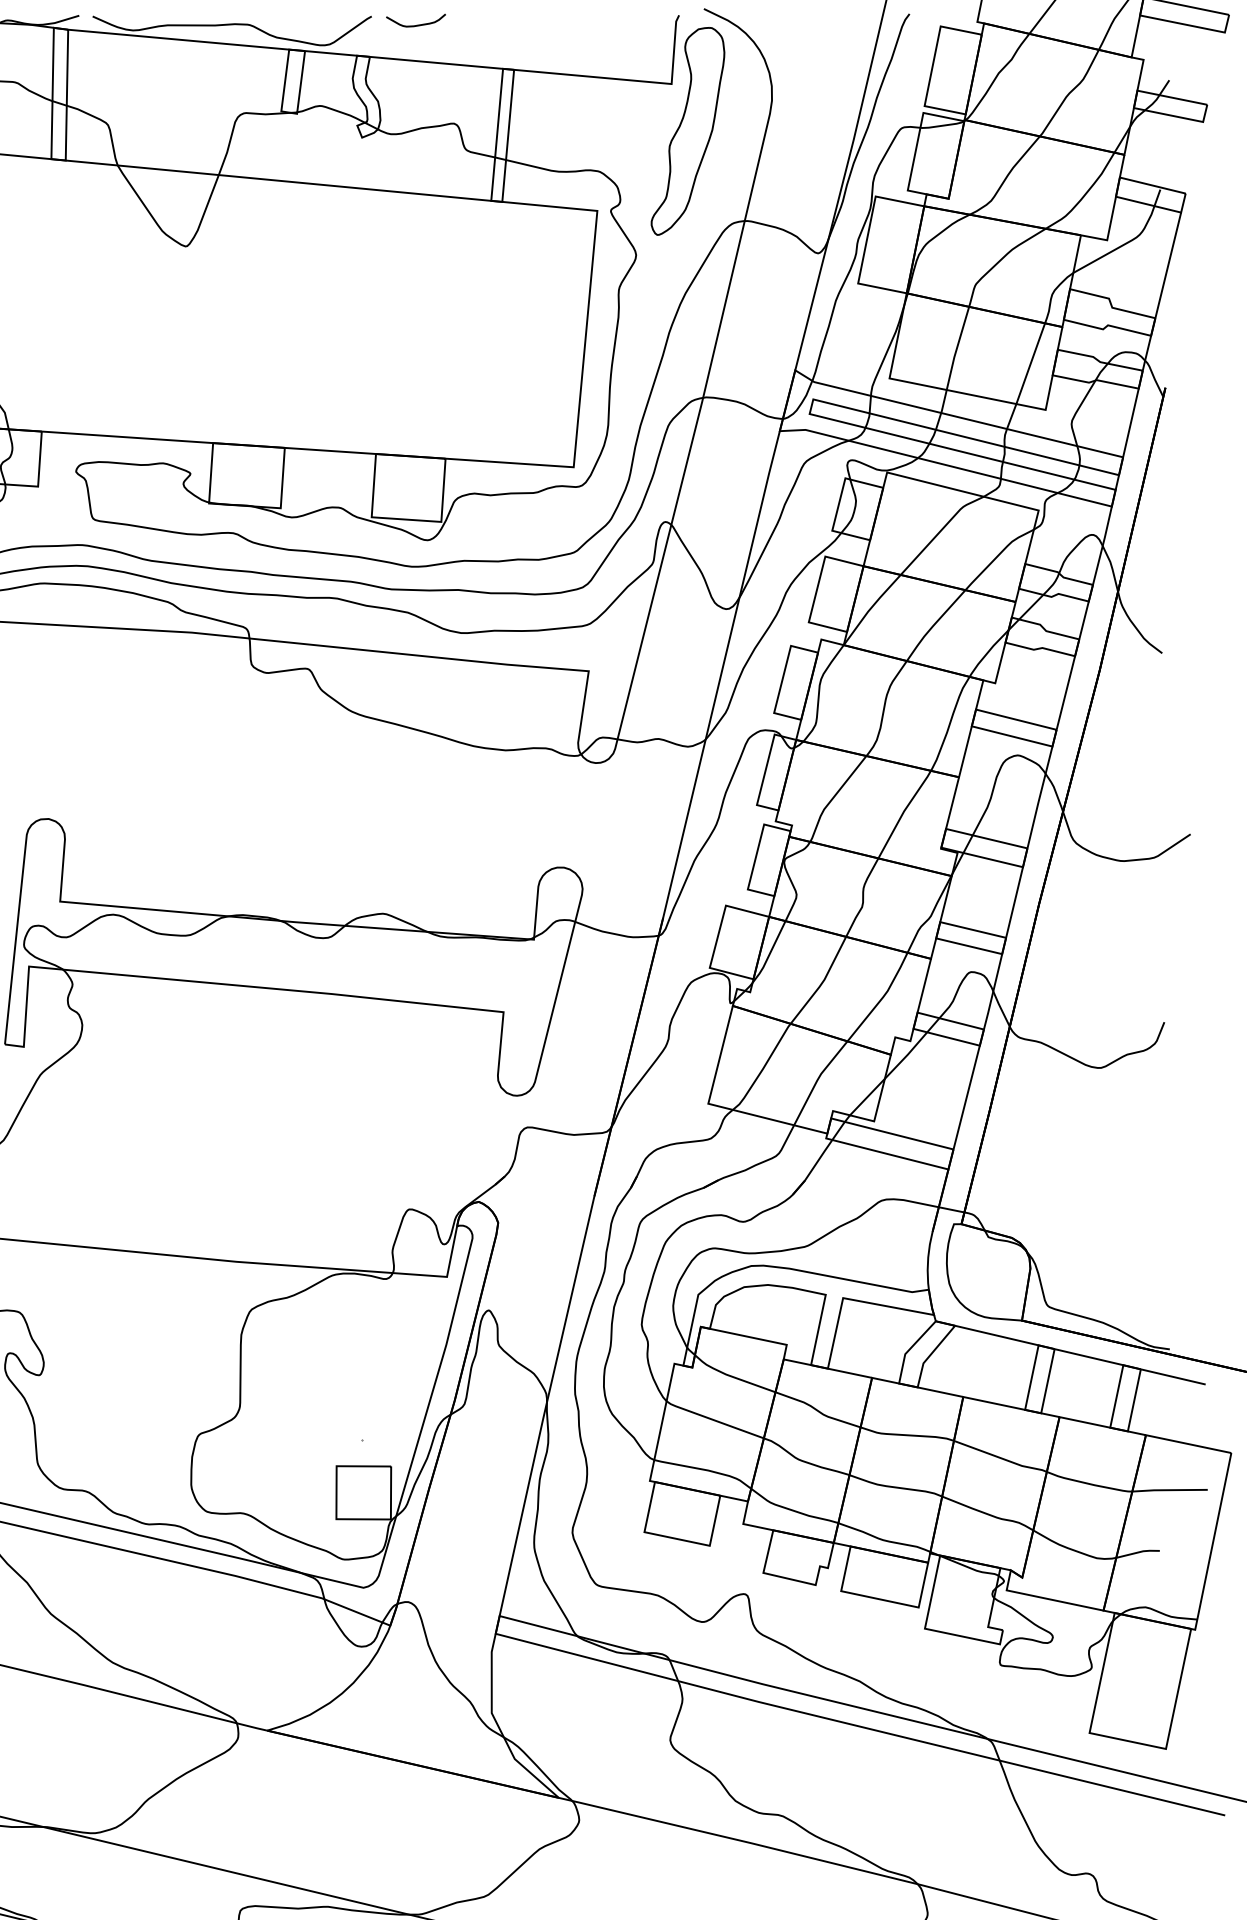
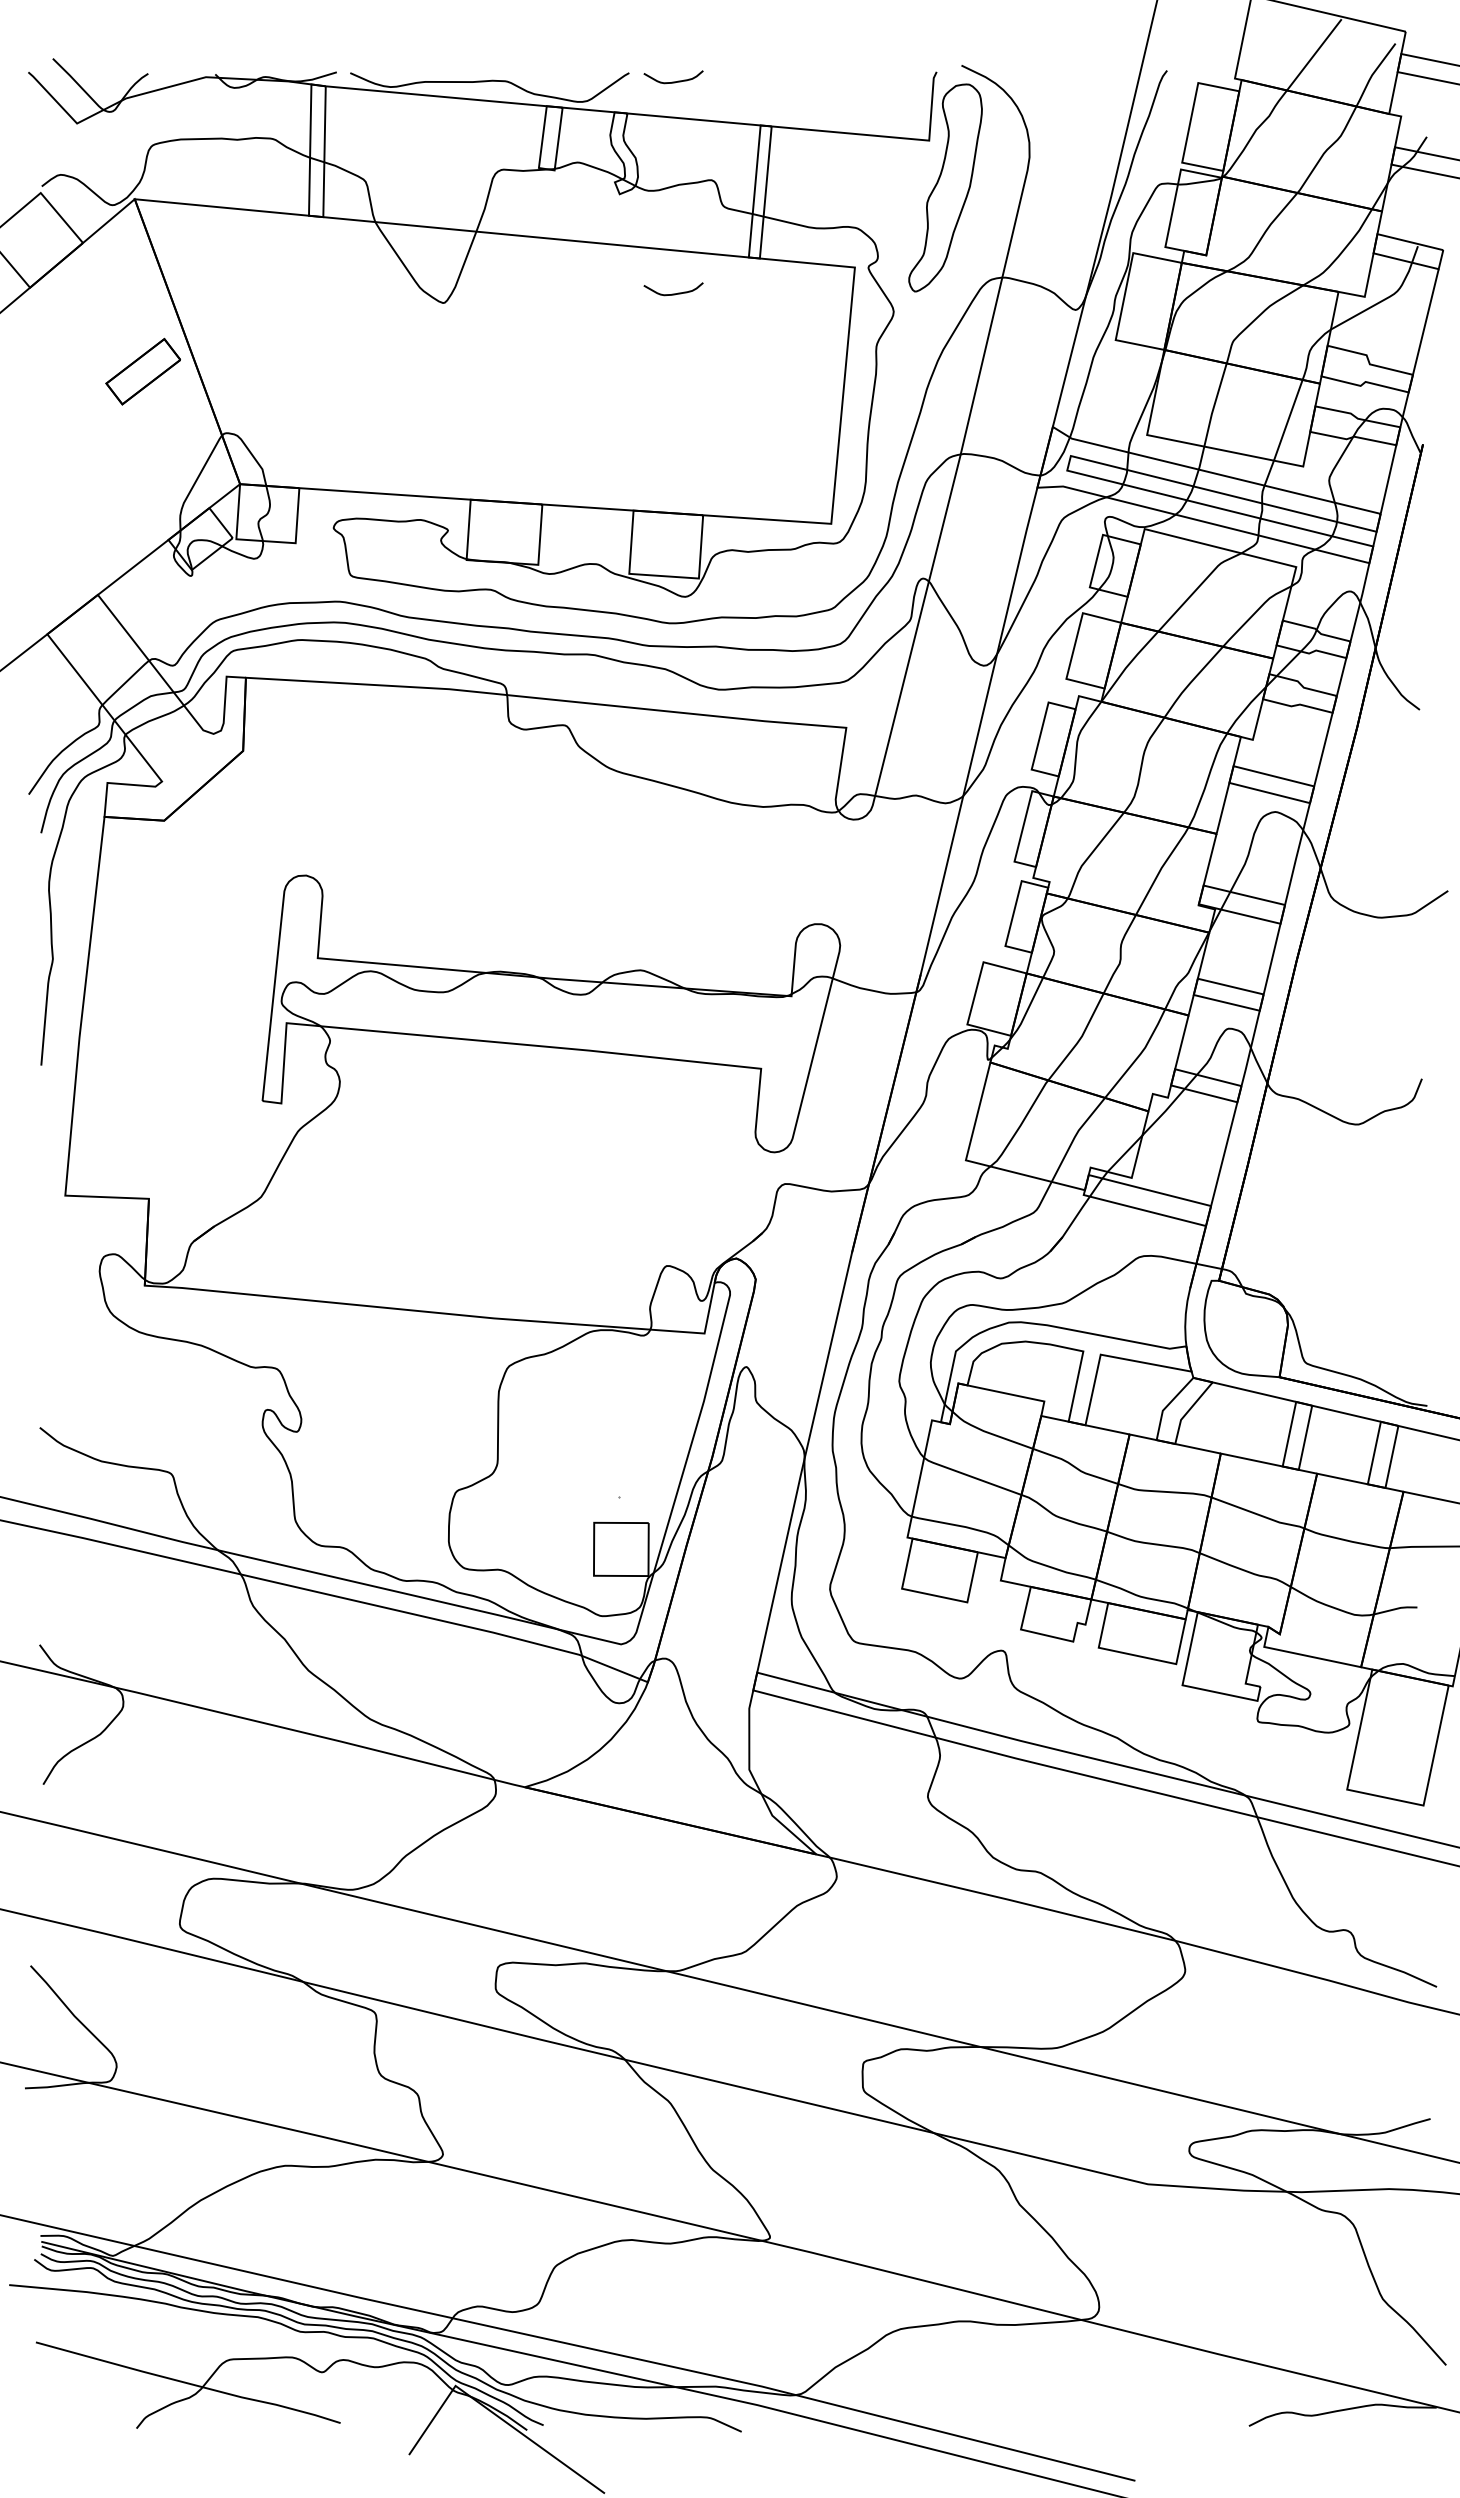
curve: (415, 236) -> (673, 293), added

